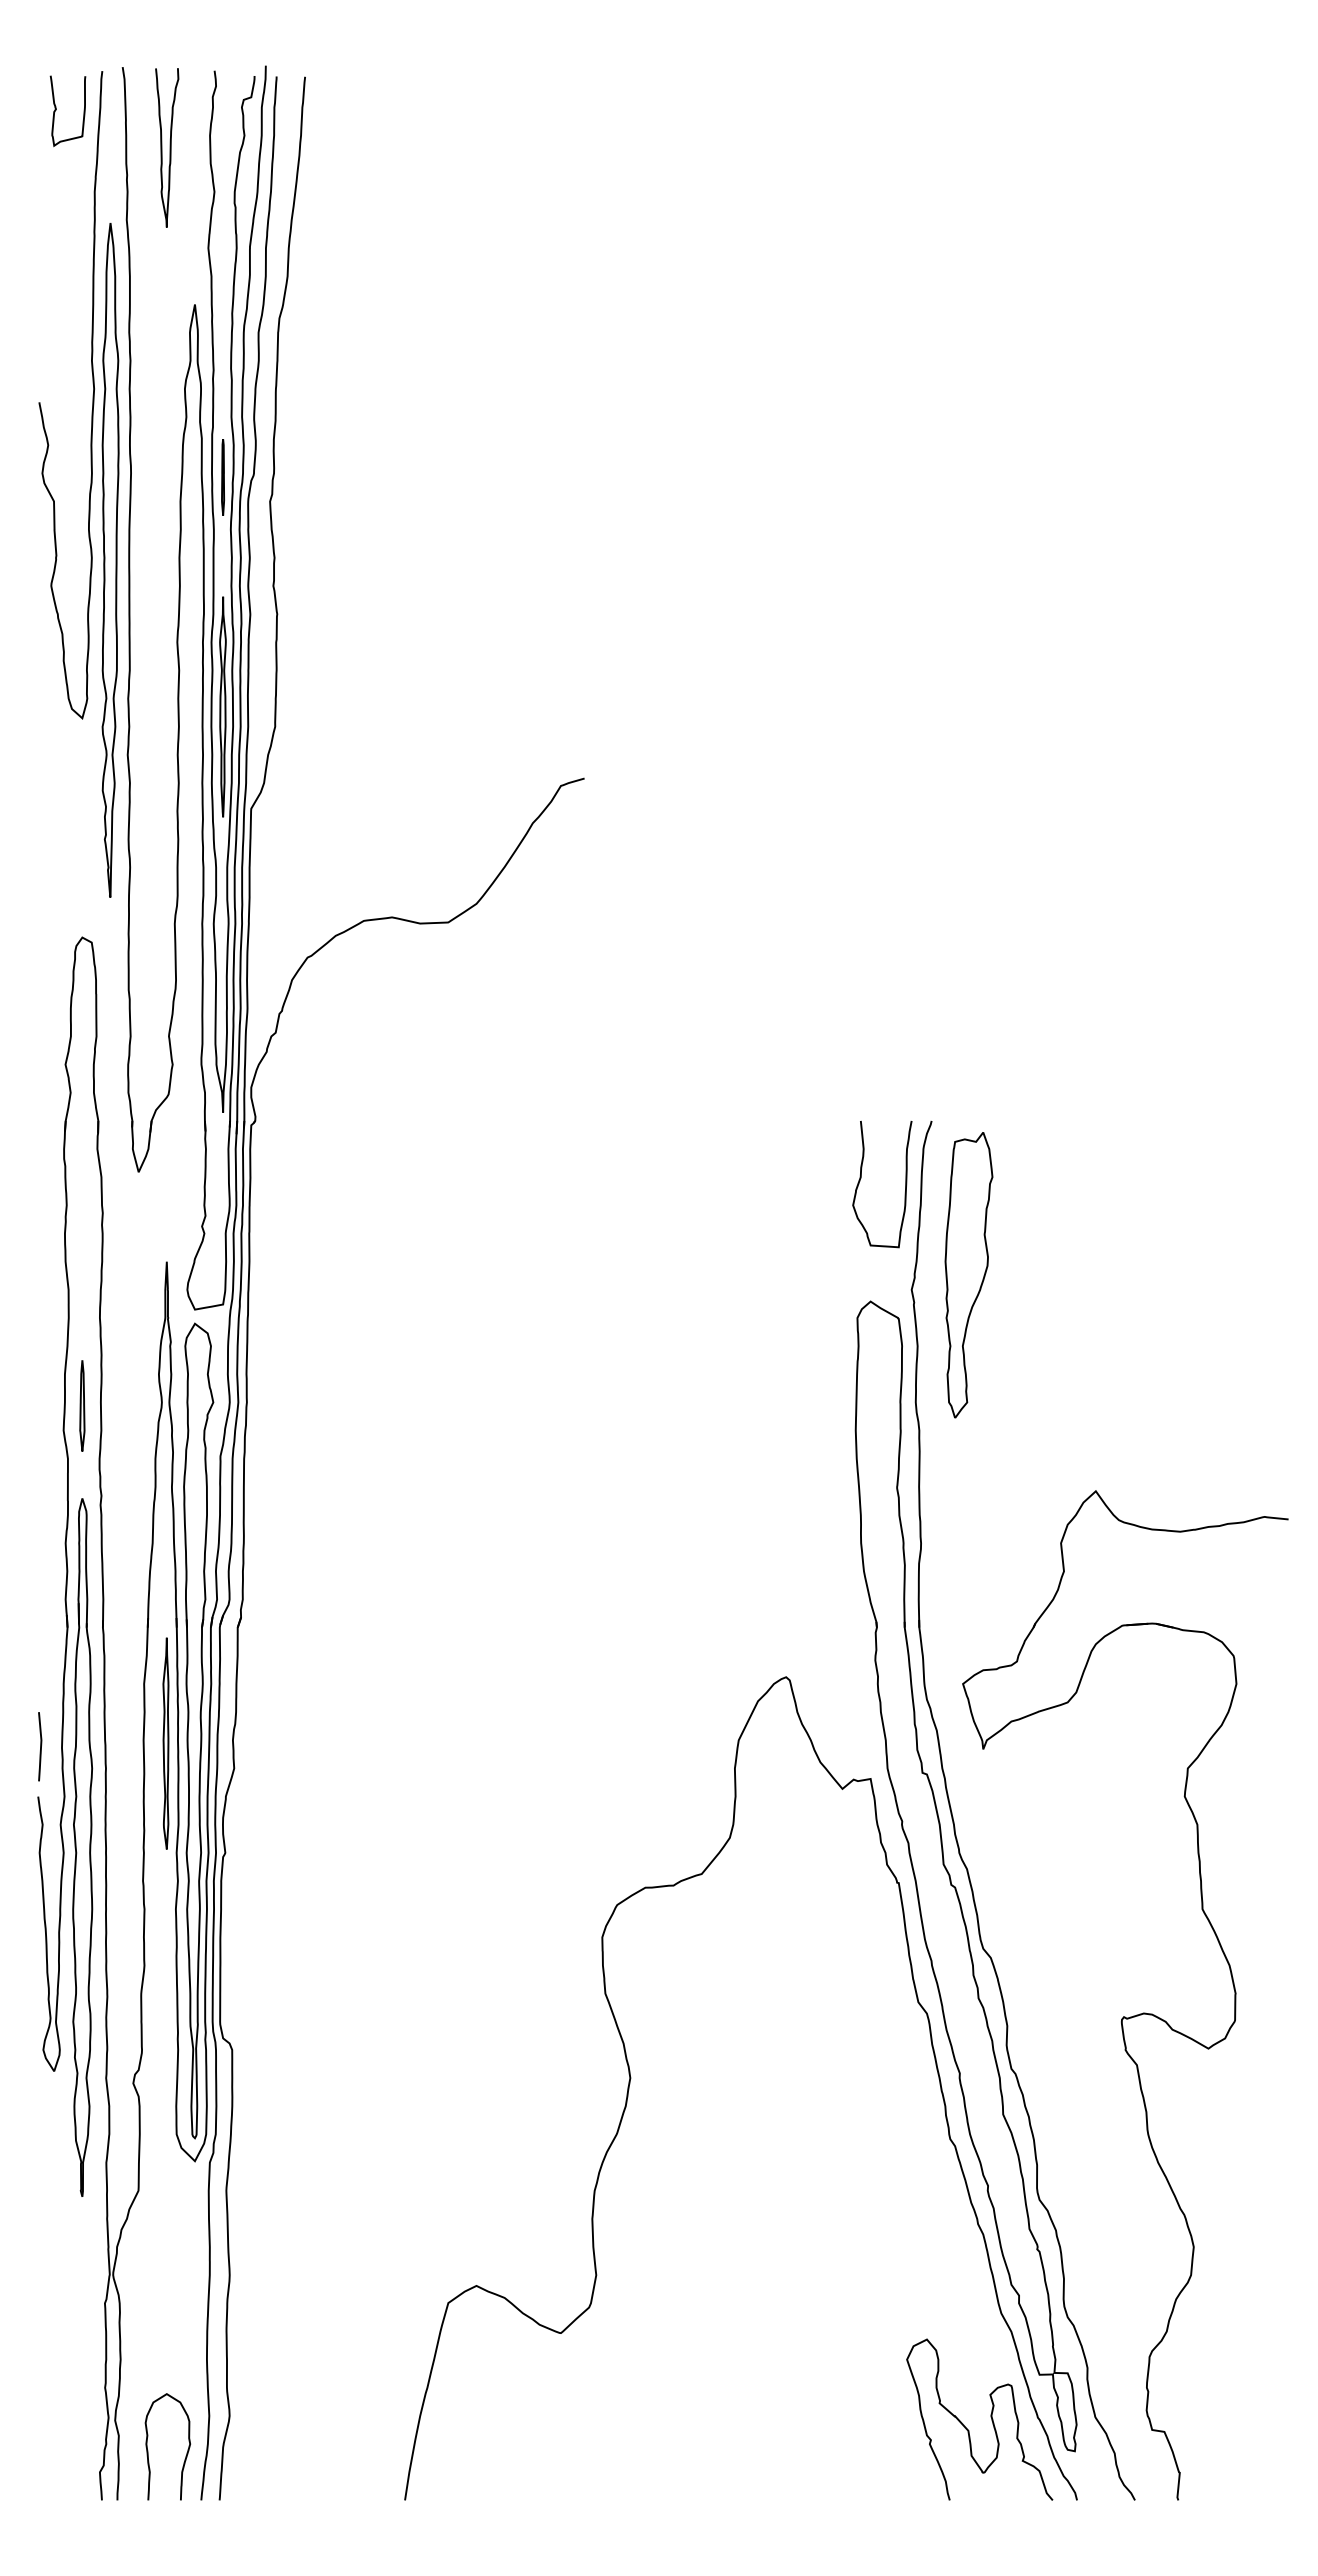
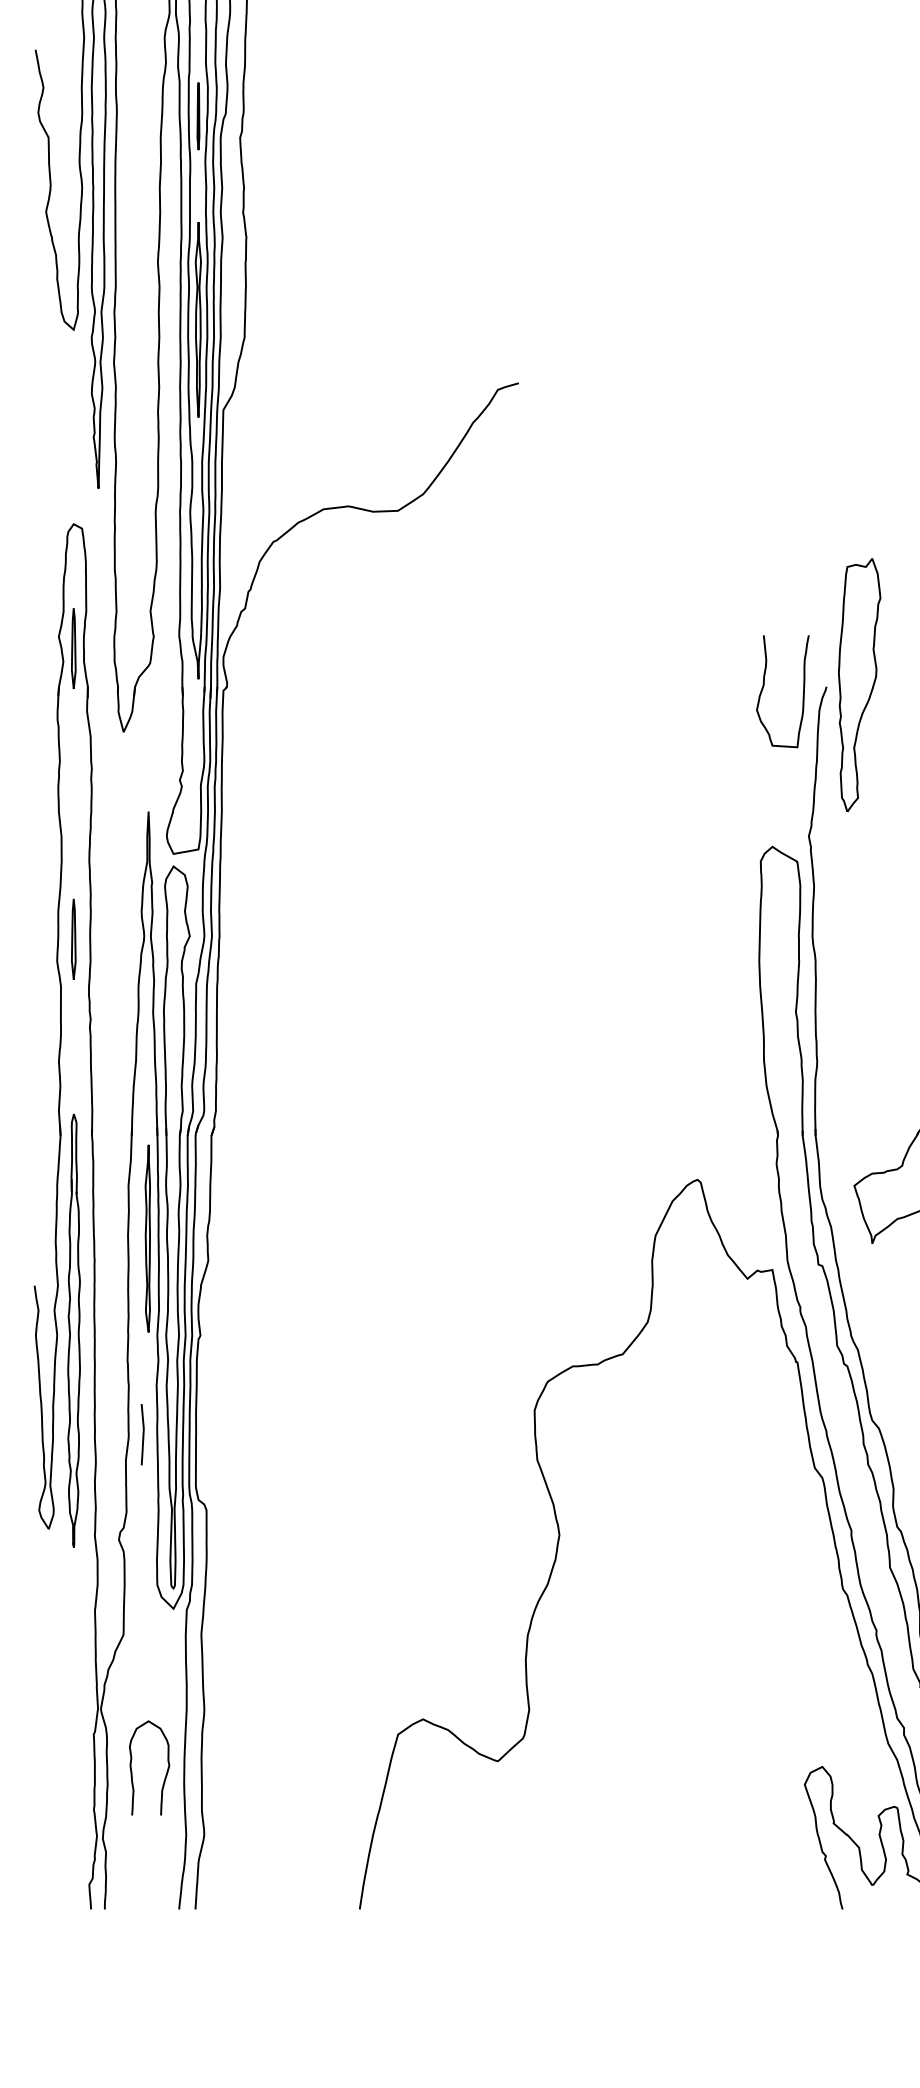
part: (82, 1077) -> (73, 648), added
curve: (861, 1178) -> (764, 686), moved
part: (968, 1275) -> (859, 685), moved
curve: (40, 1746) -> (143, 1434), moved
part: (82, 1847) -> (73, 1330), size x0.7
curve: (148, 2450) -> (132, 1771), moved

